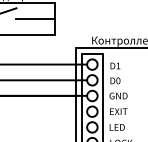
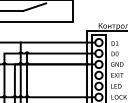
line: (35, 18) -> (59, 10), removed

